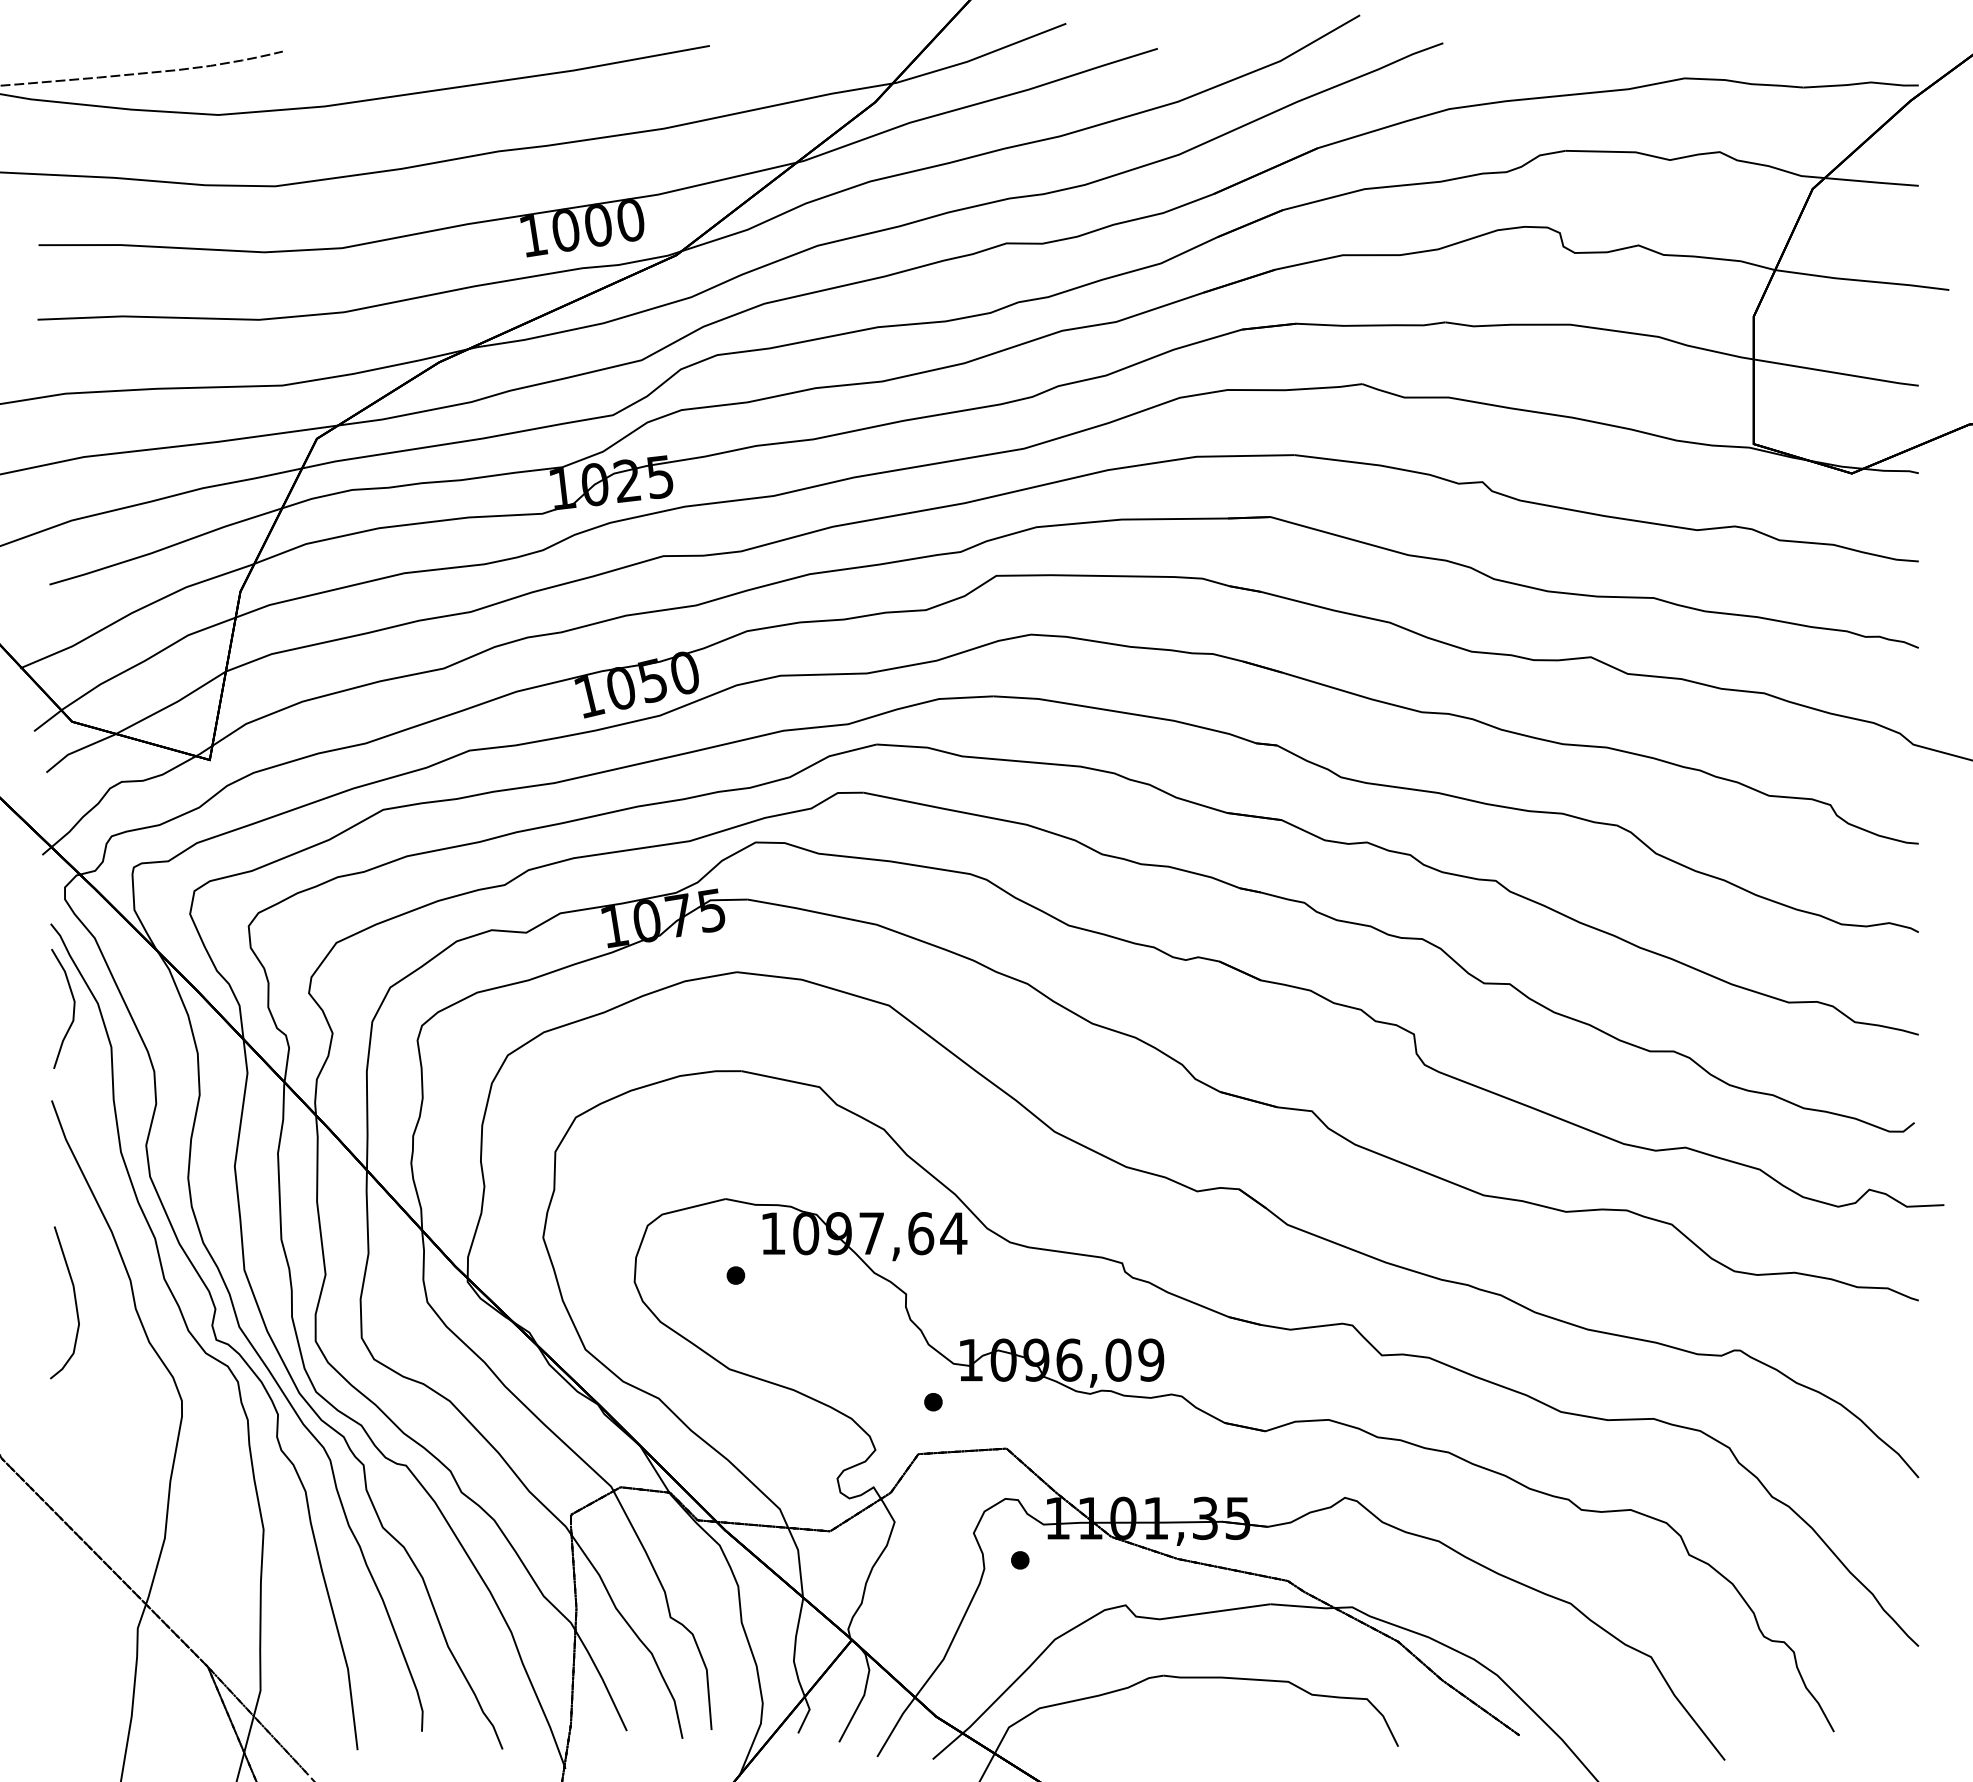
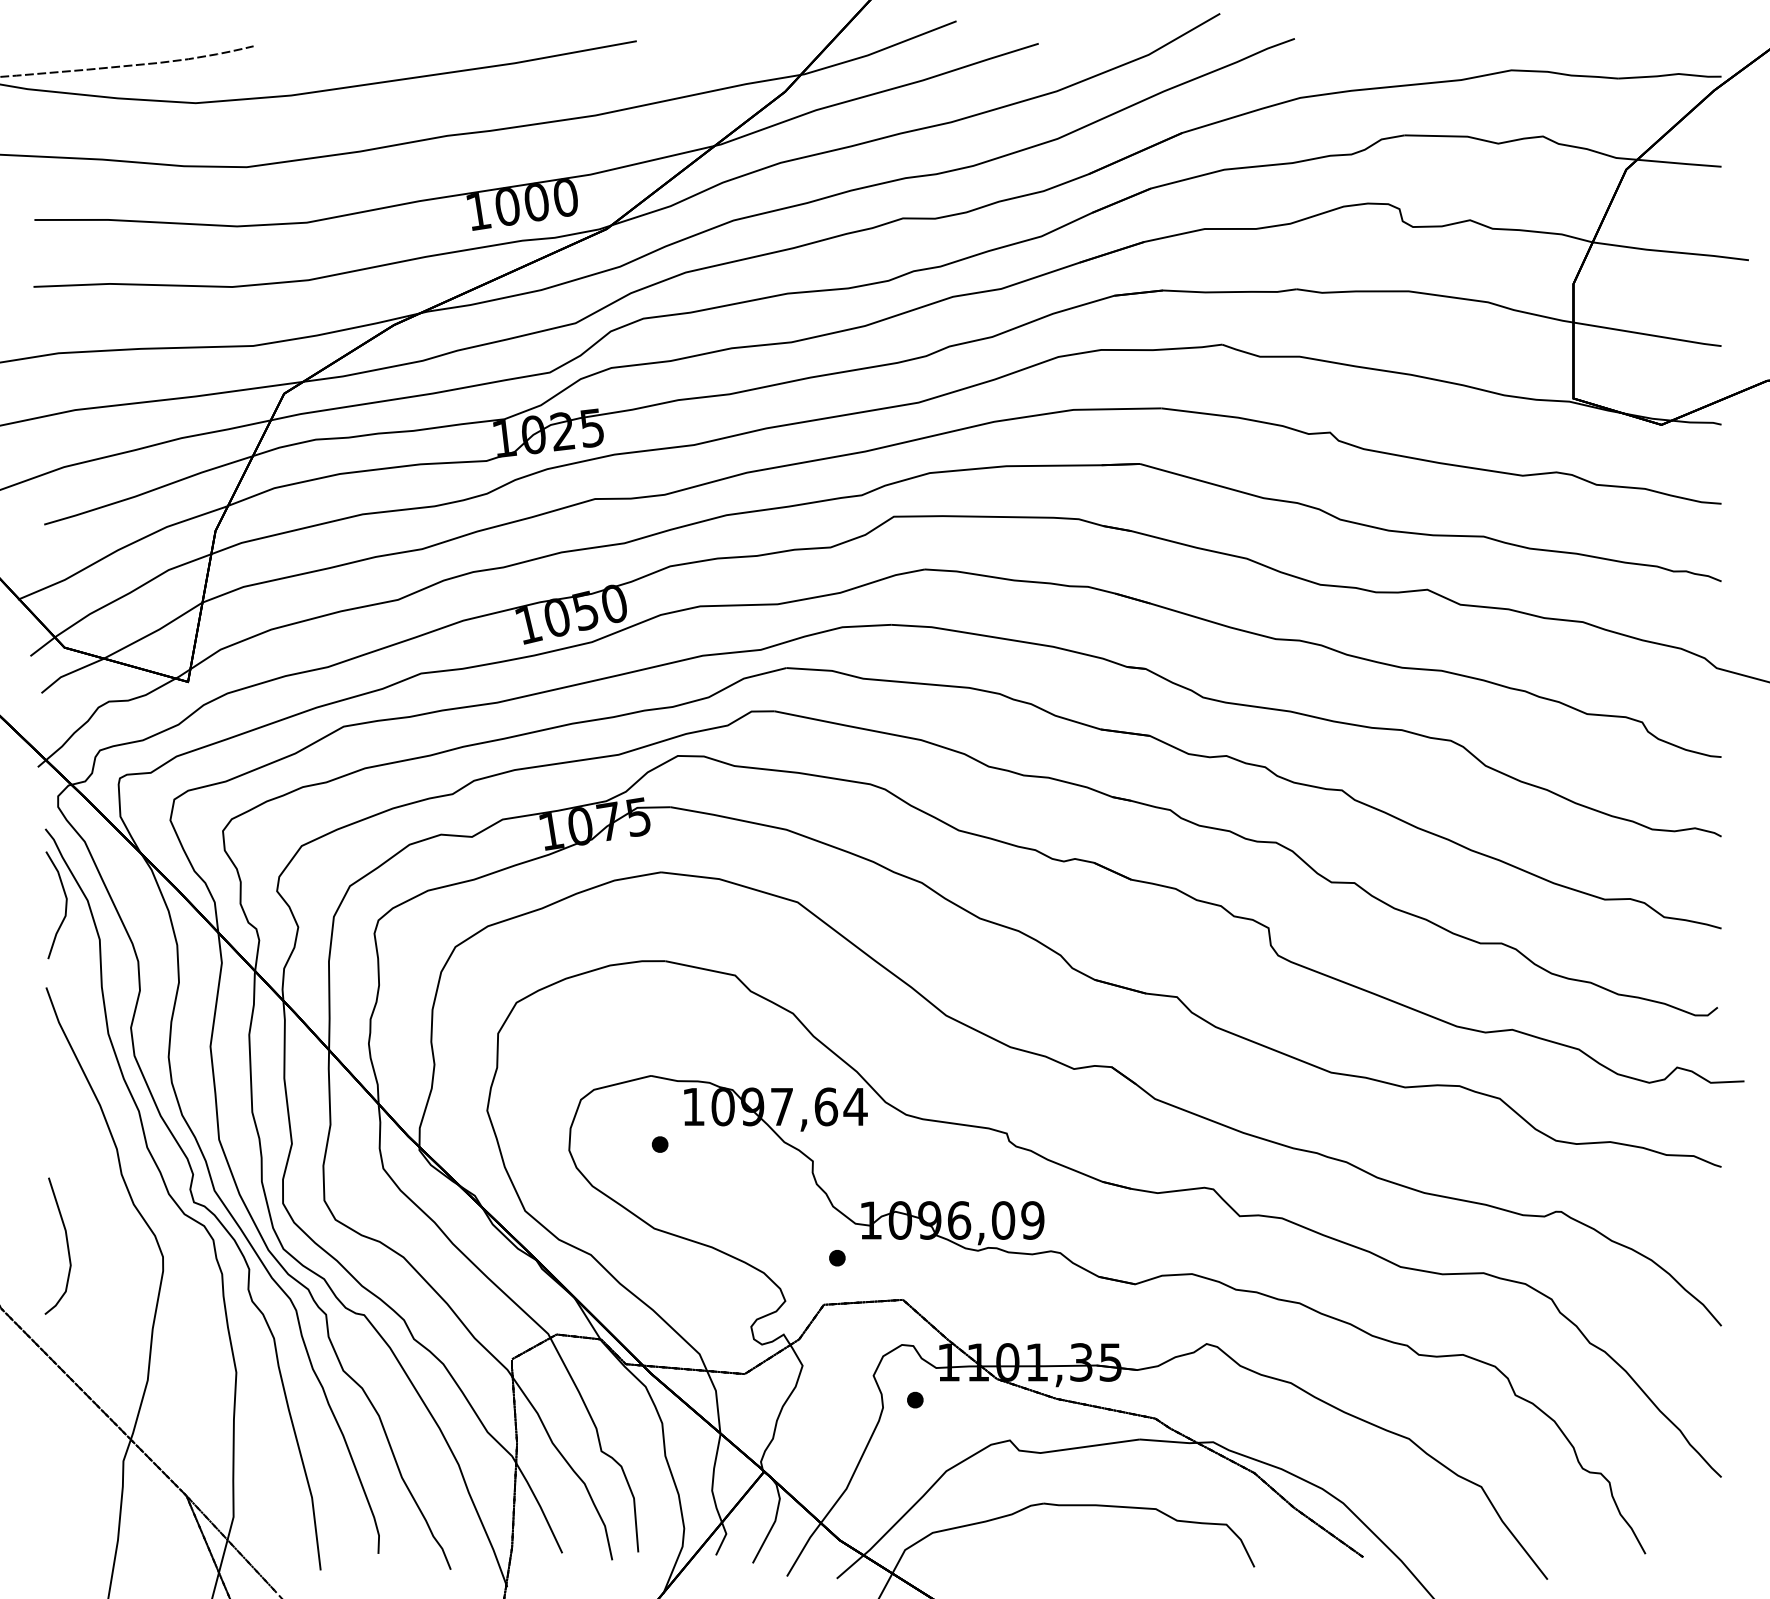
curve: (74, 1301) -> (66, 1245), moved

